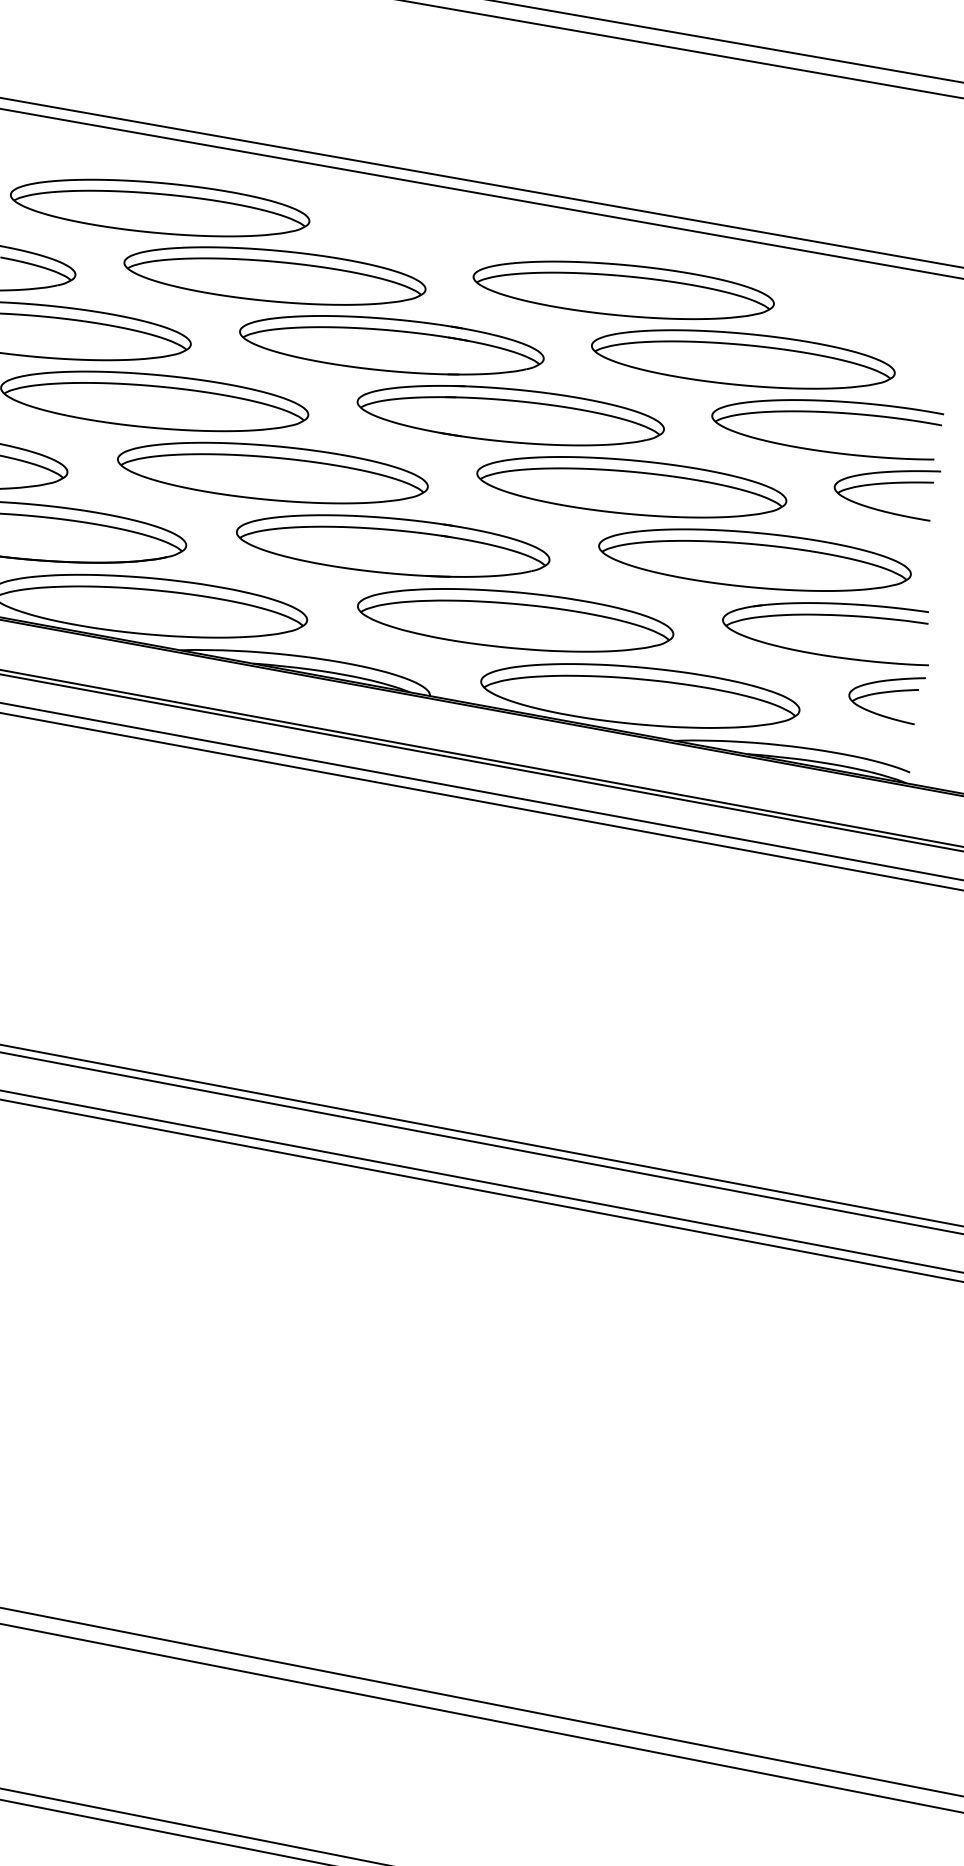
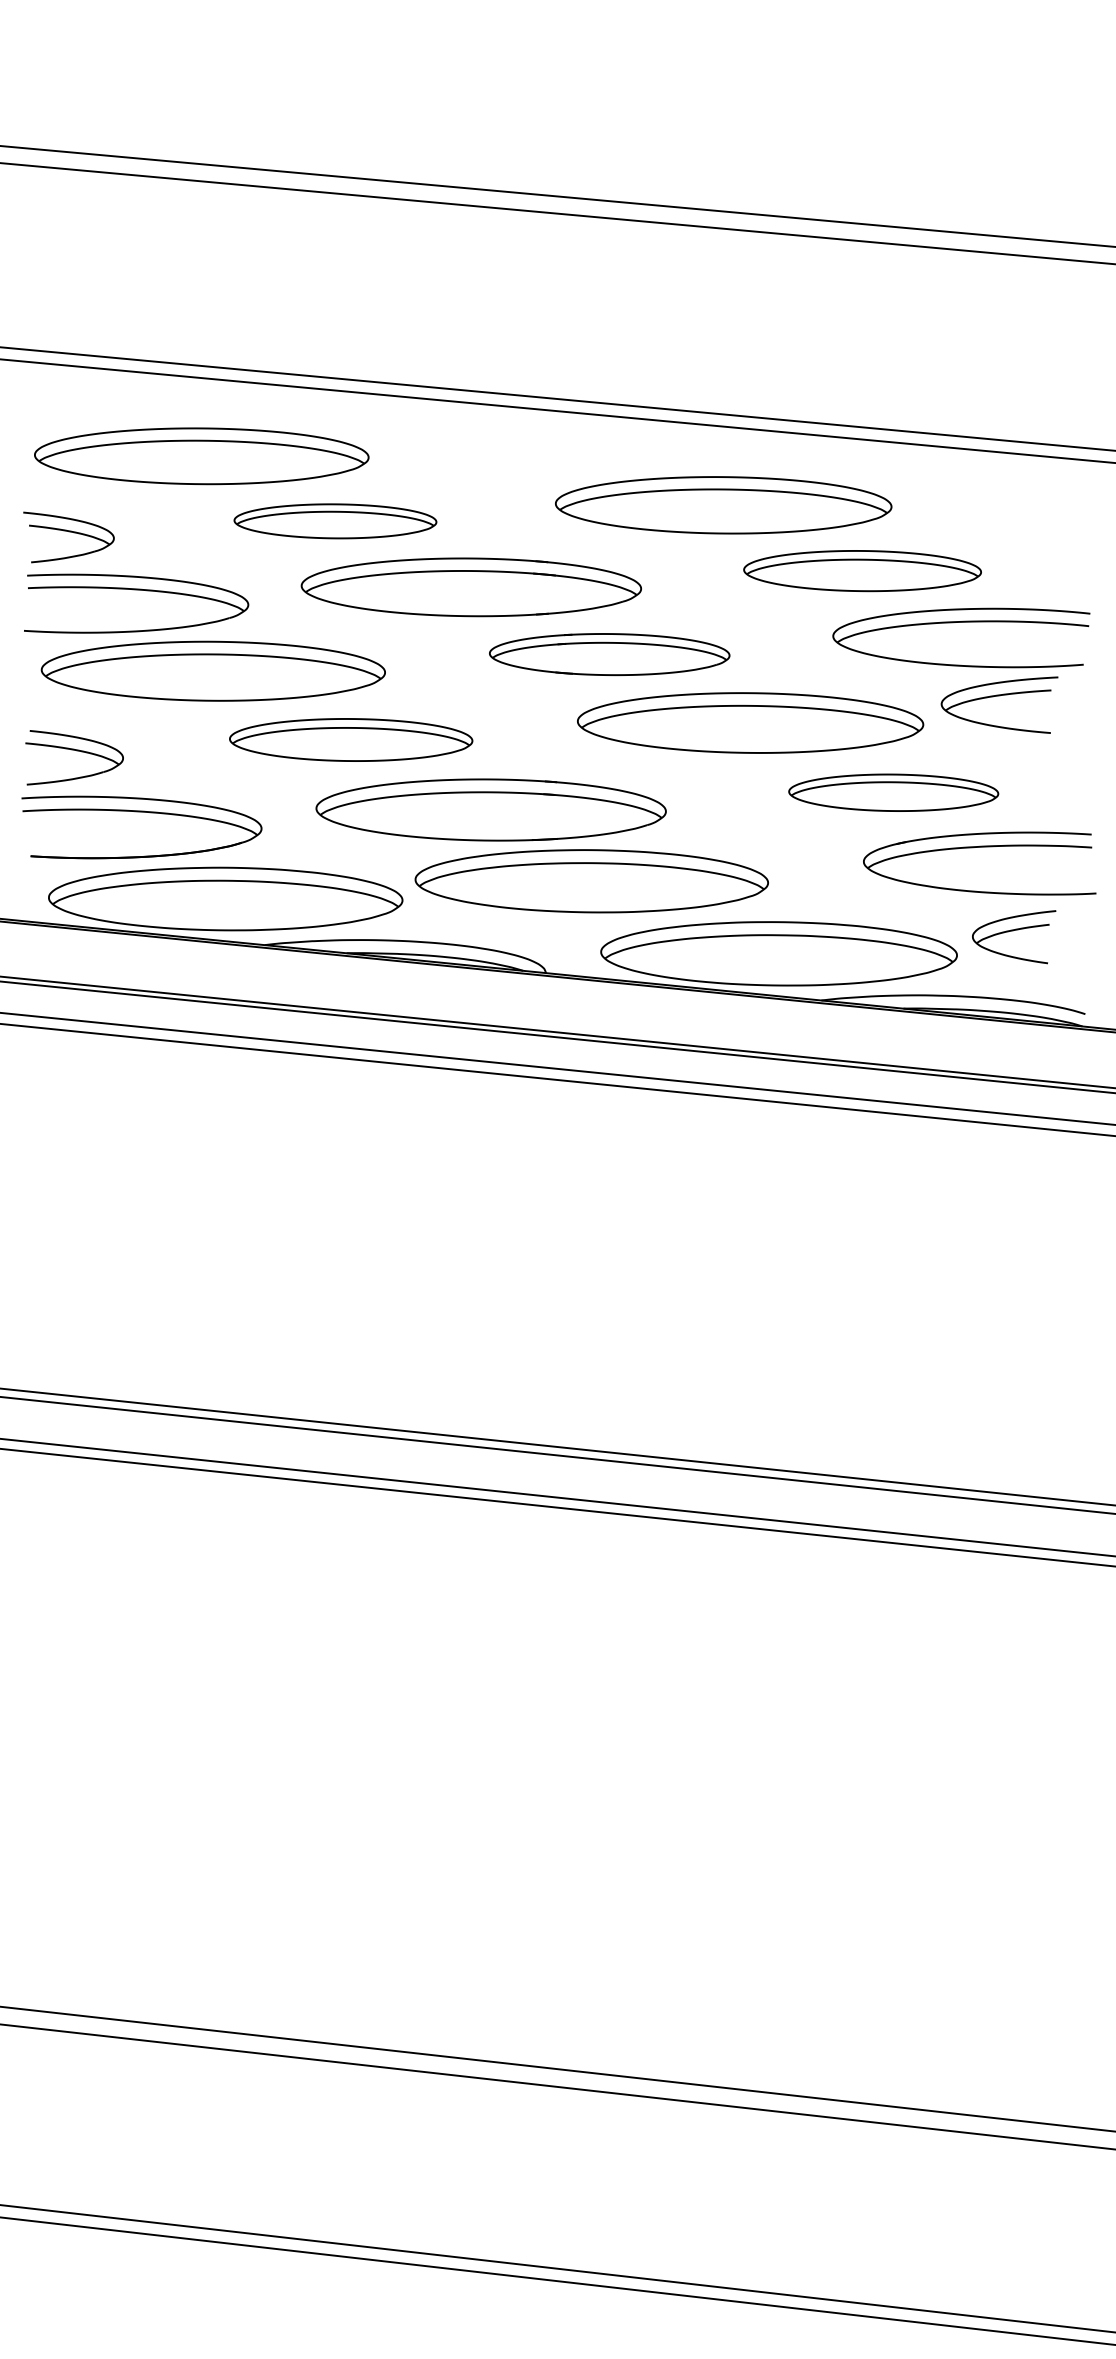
part: (275, 276) -> (335, 521), size x0.6
part: (743, 358) -> (862, 570), size x0.7
part: (510, 415) -> (609, 654), size x0.7
part: (273, 472) -> (351, 739), size x0.7
part: (887, 484) -> (999, 696), moved
part: (754, 559) -> (893, 792), size x0.6
part: (515, 620) -> (591, 881), moved
part: (886, 693) -> (1013, 931), moved

